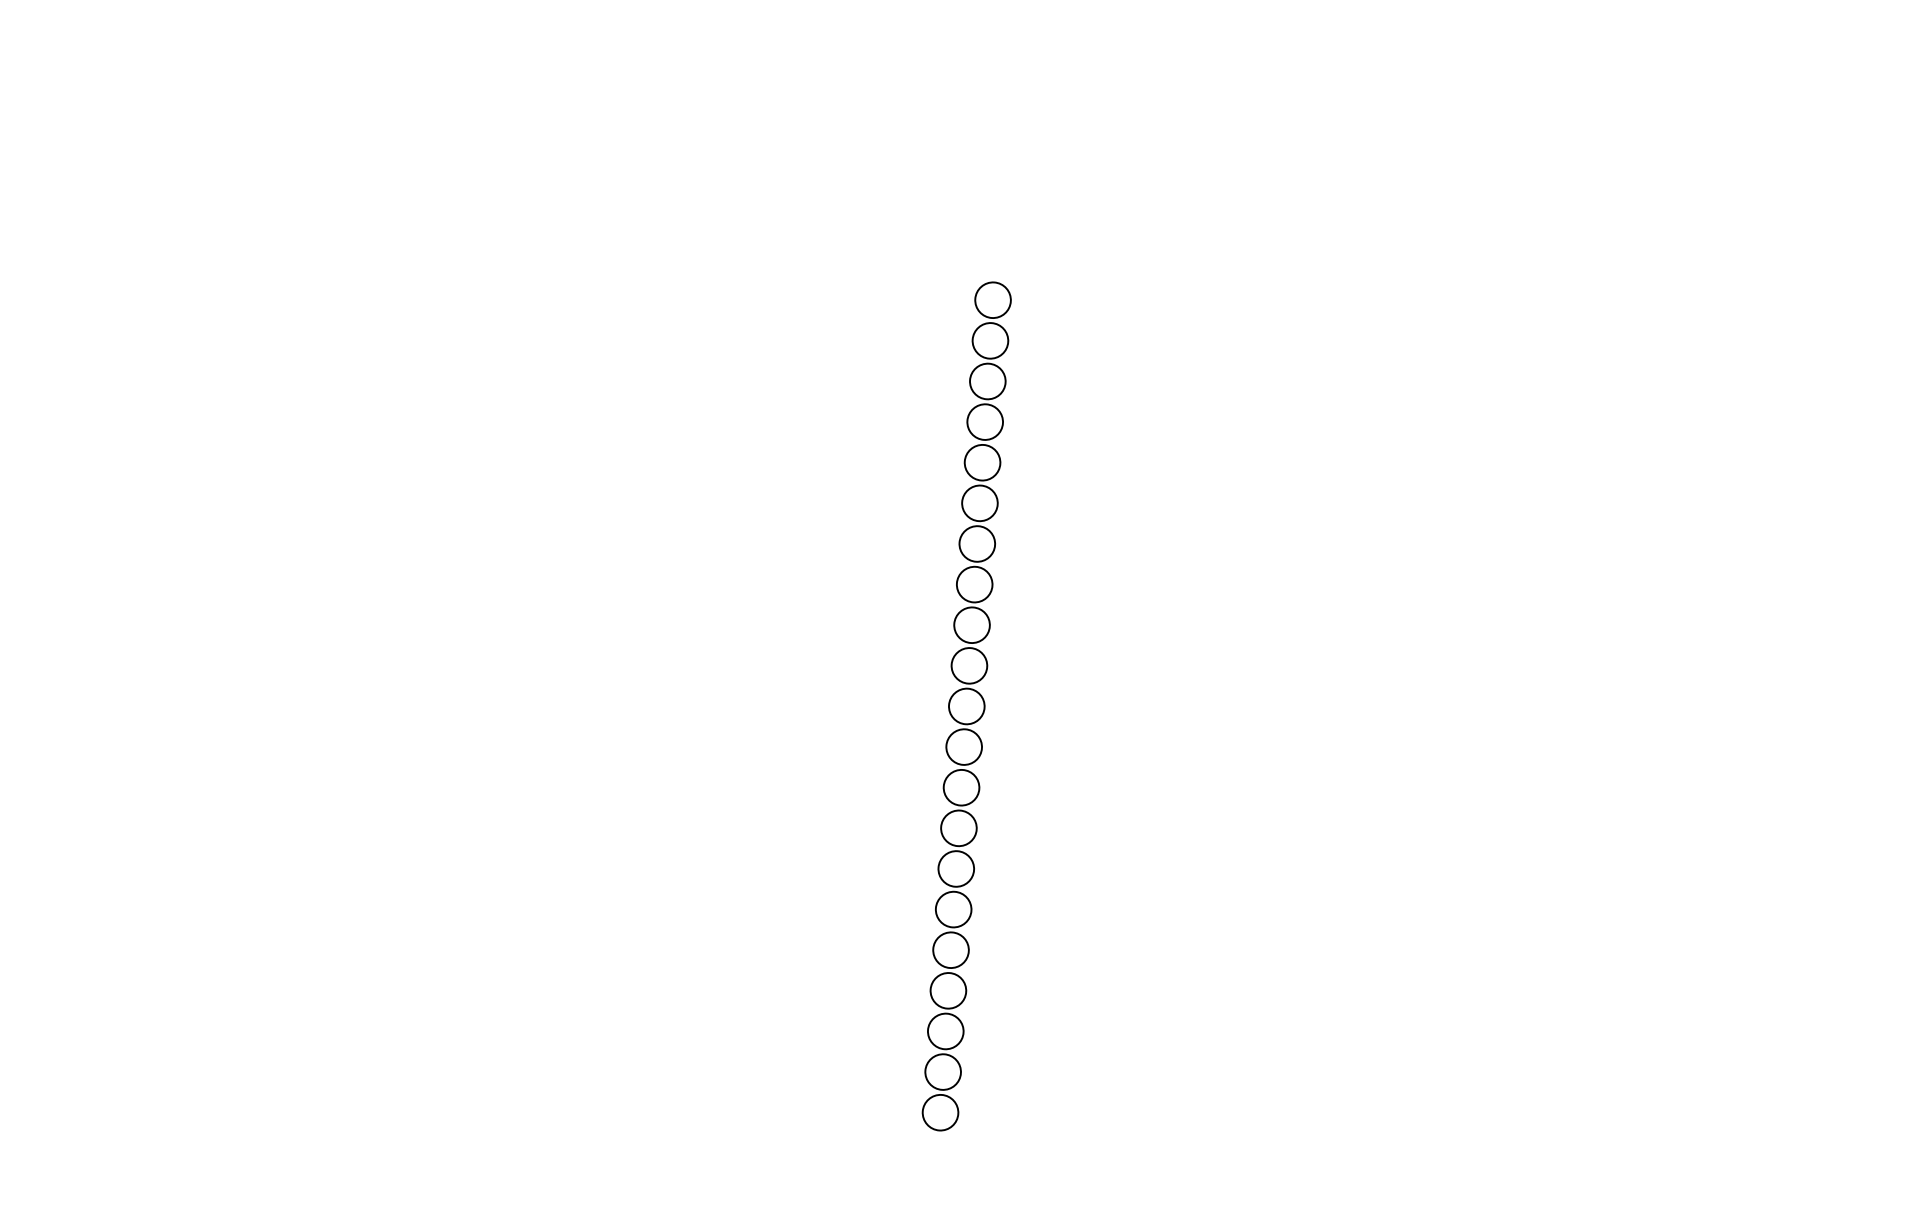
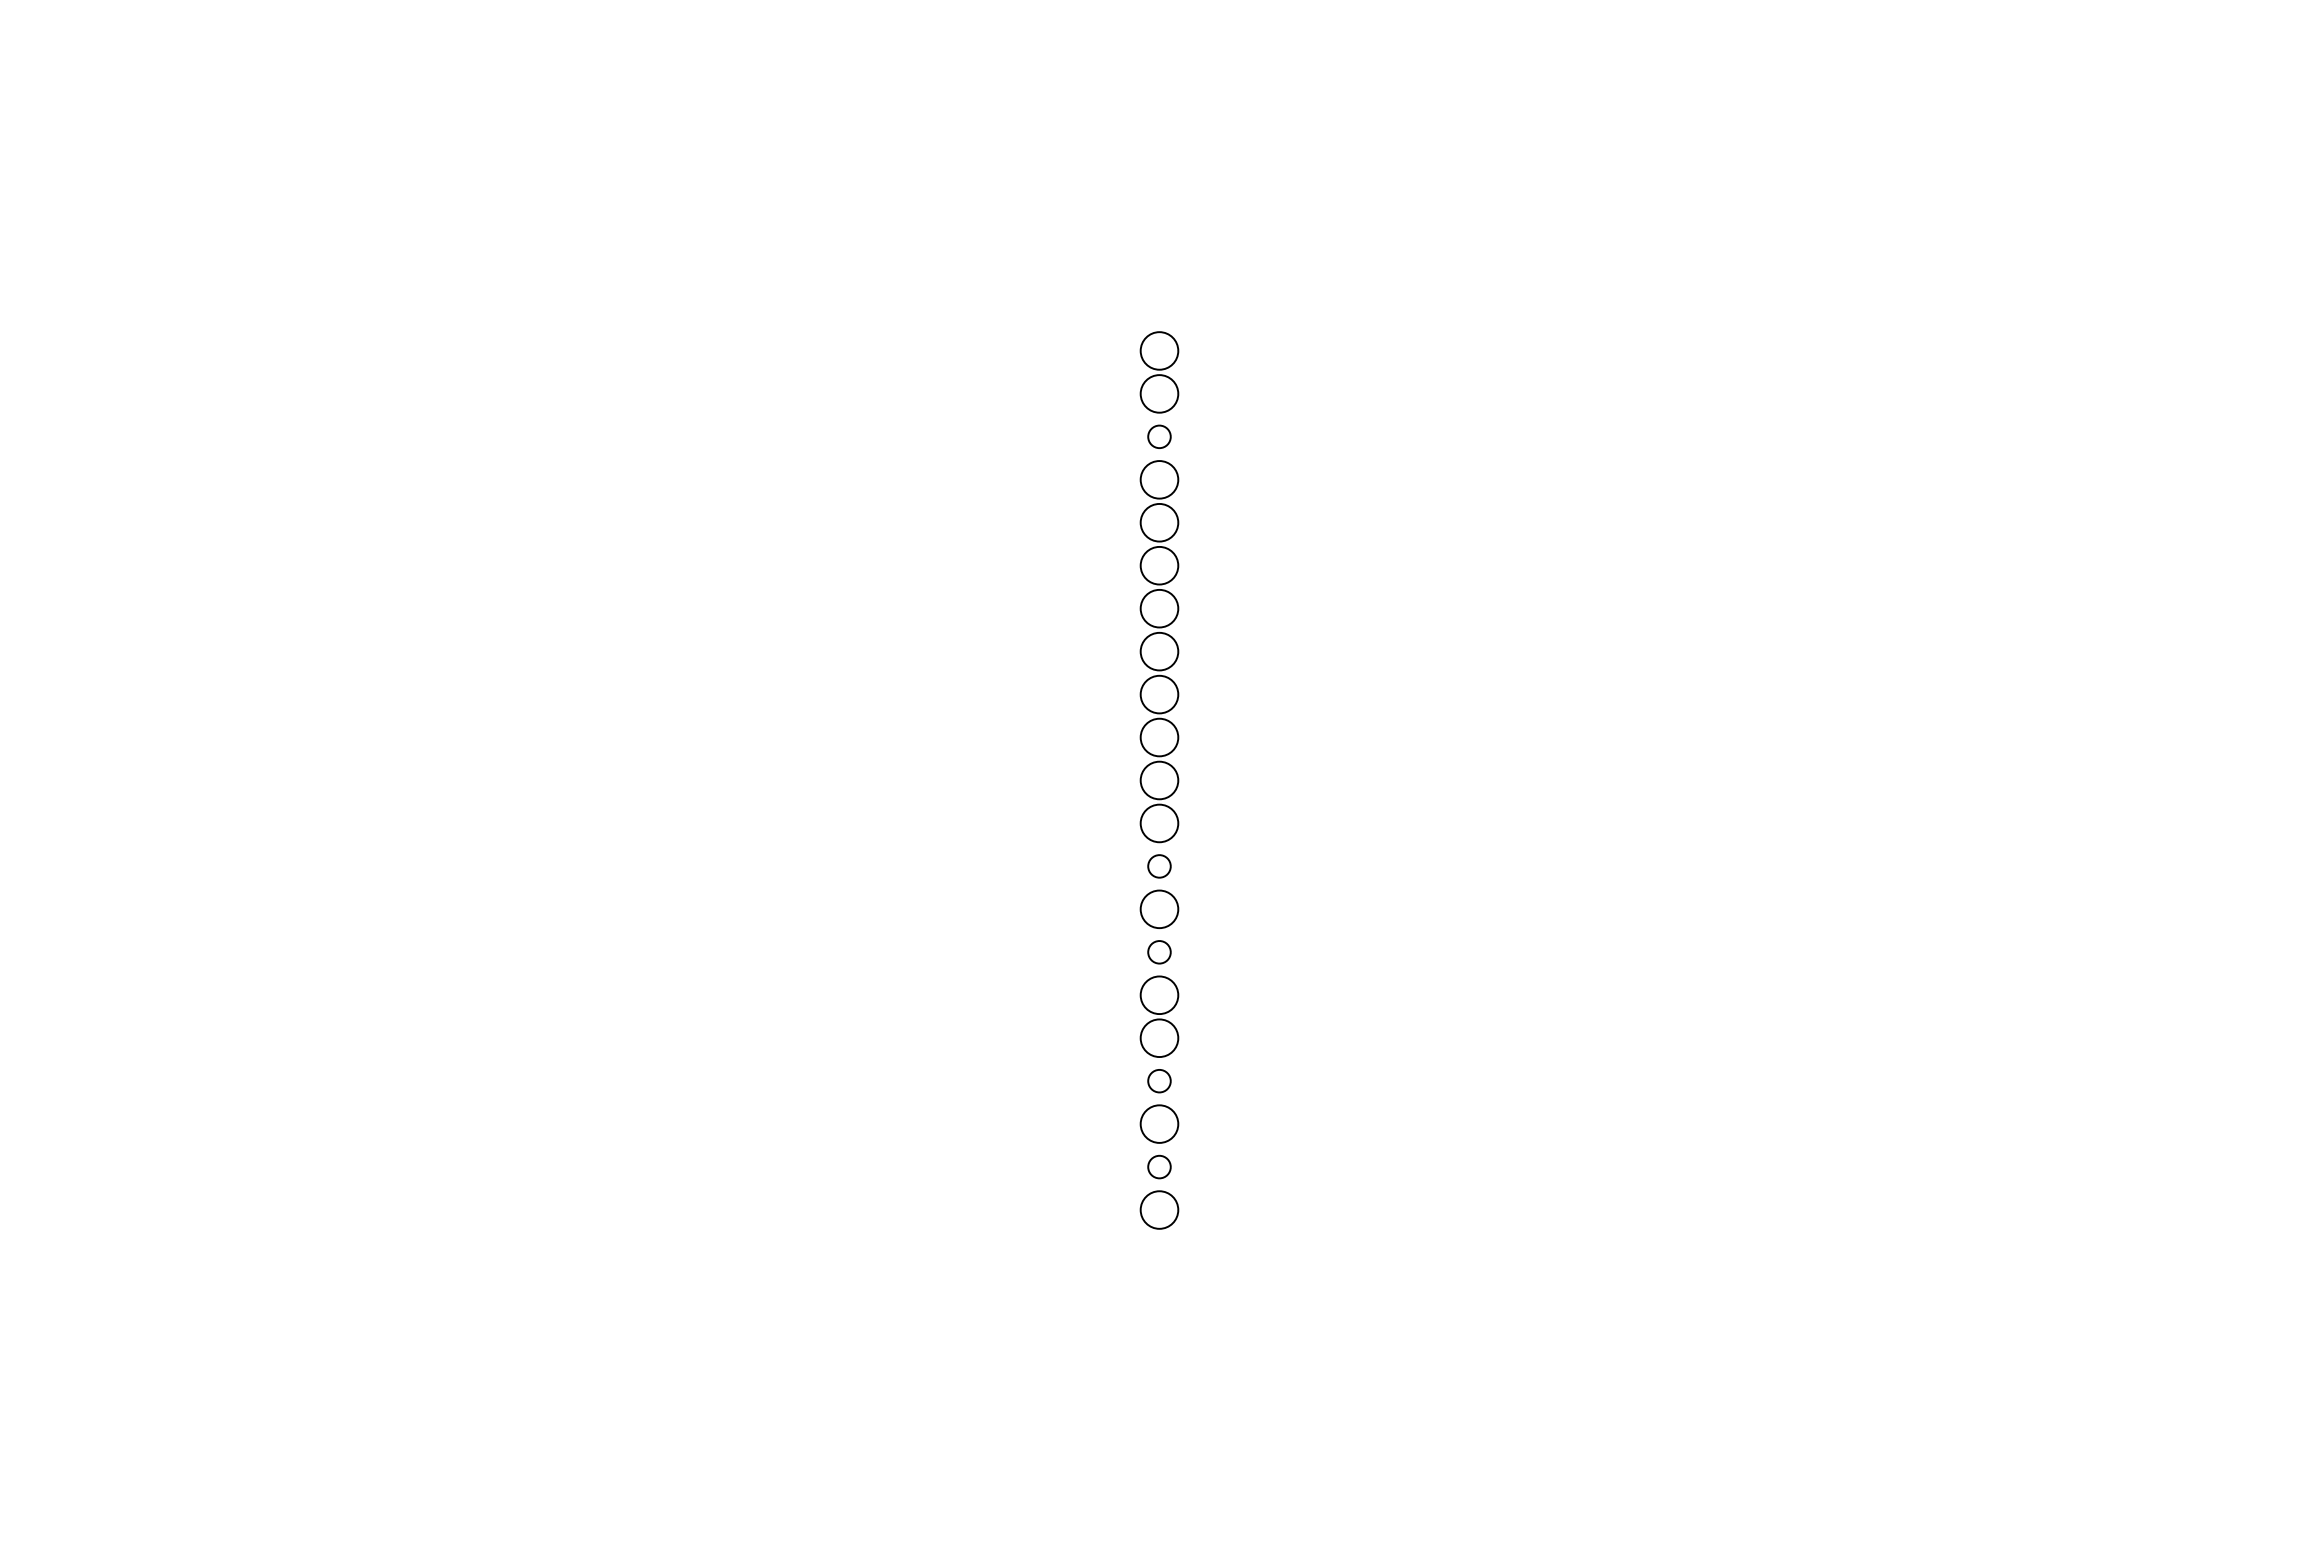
circle: (987, 381) -> (1159, 436), size x0.6
circle: (961, 787) -> (1159, 866), size x0.6
circle: (956, 869) -> (1159, 952), size x0.6
circle: (948, 990) -> (1159, 1080), size x0.6
circle: (943, 1071) -> (1159, 1166), size x0.6

